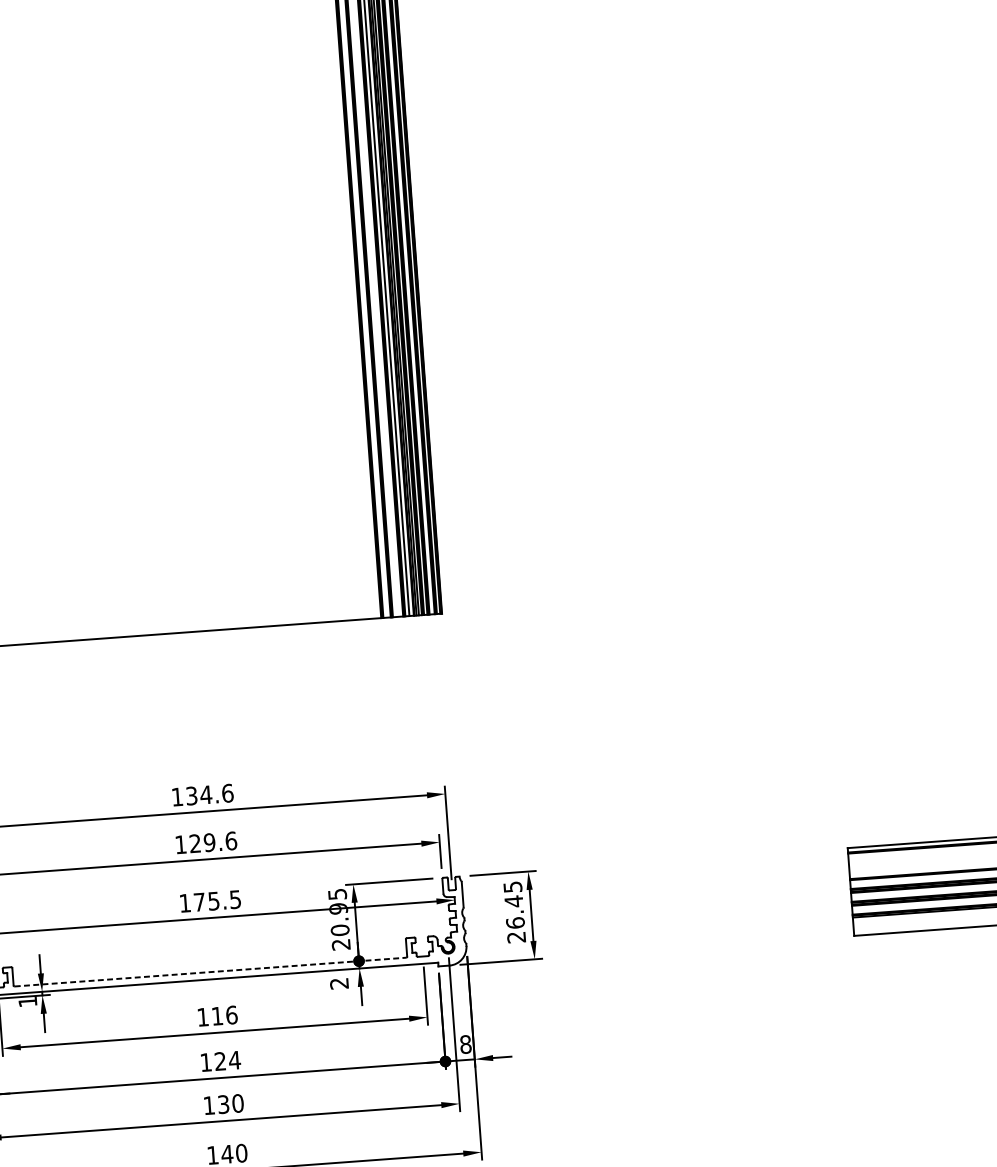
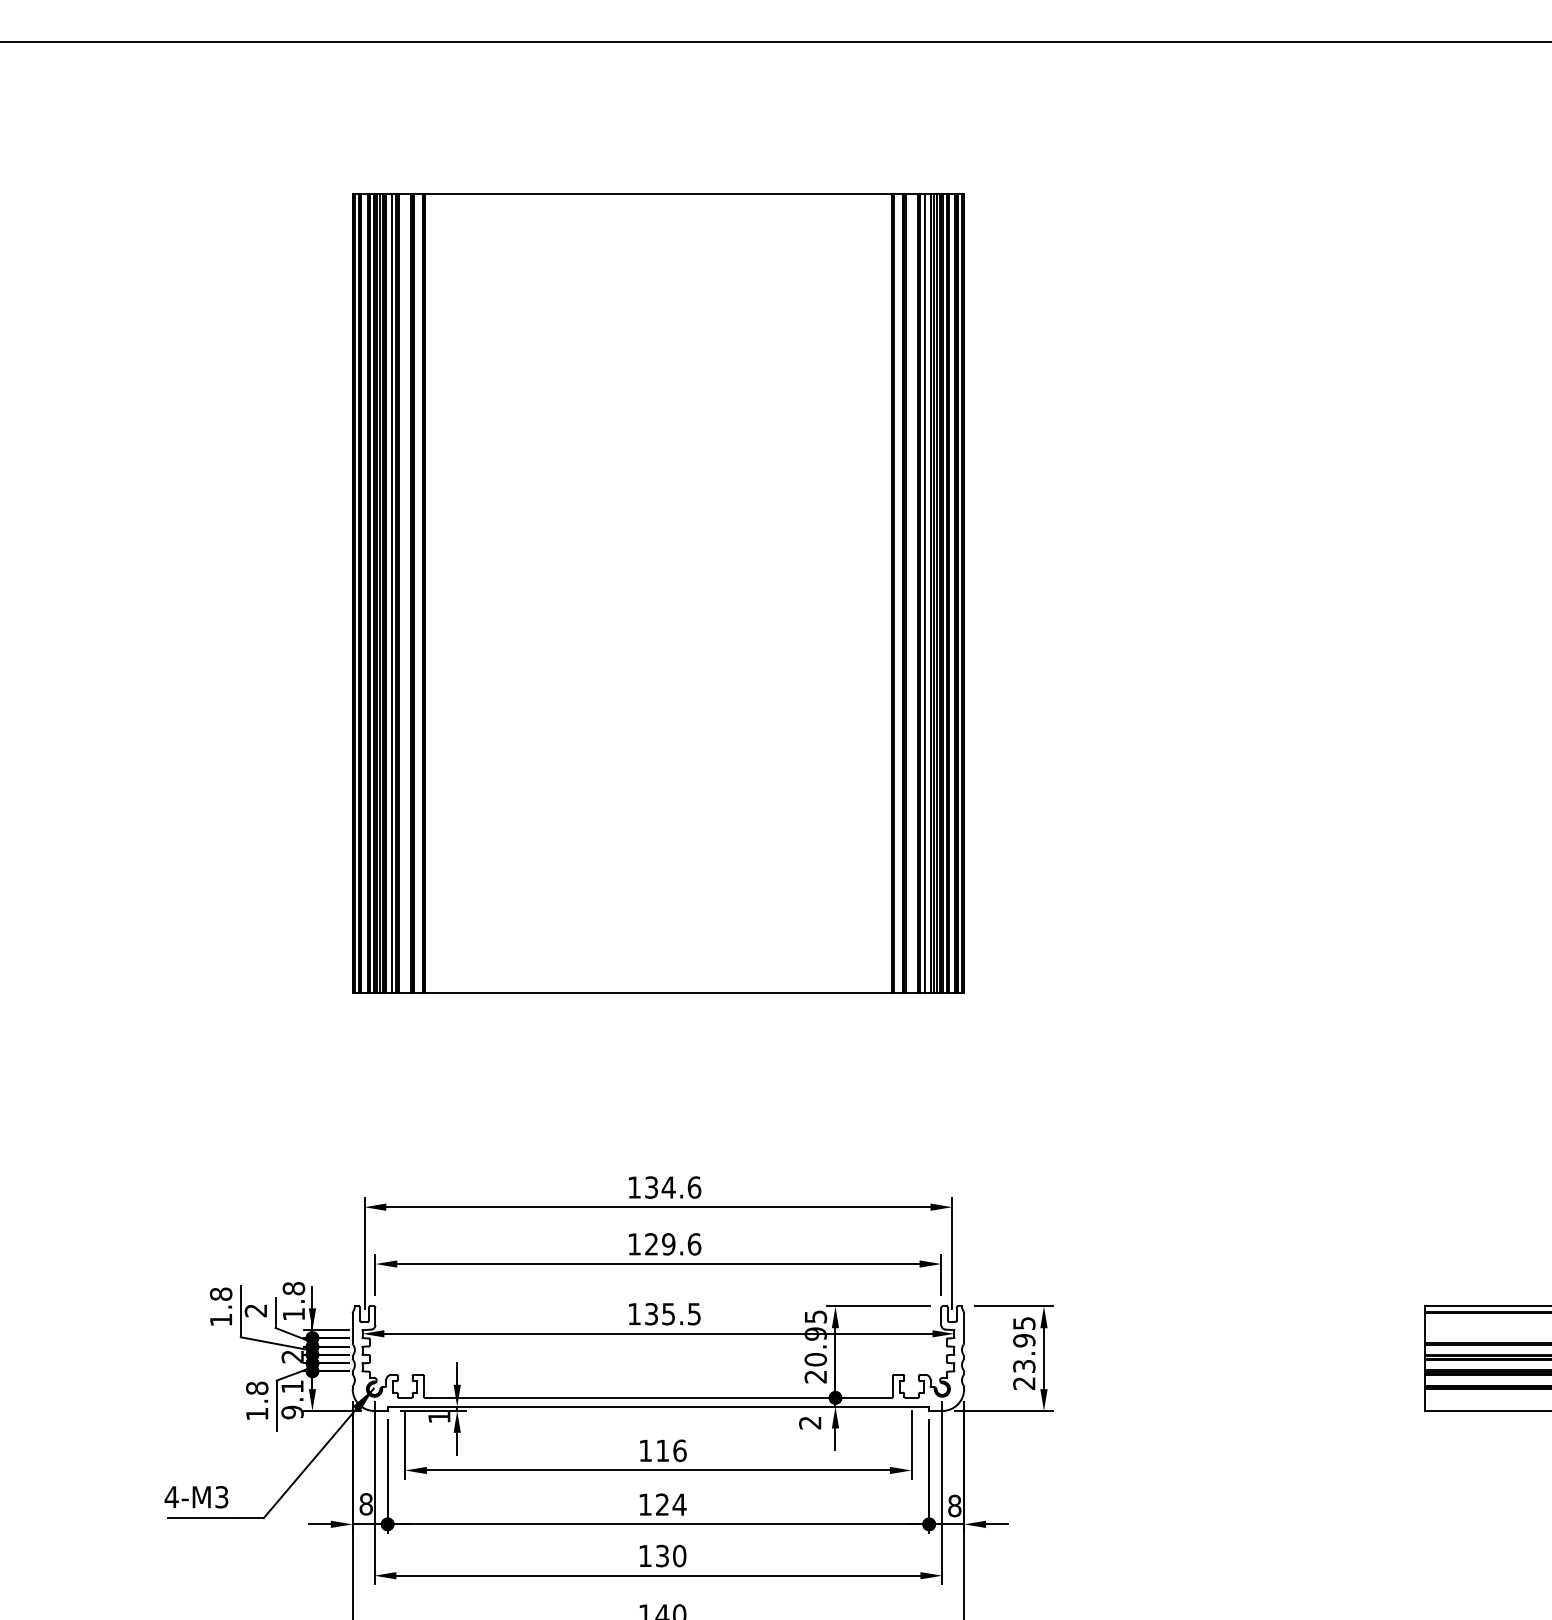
text: (199, 901) -> (651, 1313), 175.5 -> 135.5
text: (514, 911) -> (1024, 1352), 26.45 -> 23.95
line: (210, 971) -> (658, 1397), dashed -> solid

